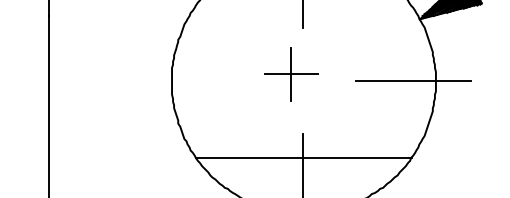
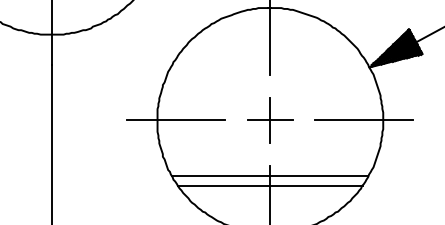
part: (291, 74) -> (270, 120), moved
line: (193, 81) -> (175, 120), added
line: (302, 146) -> (269, 176), added

